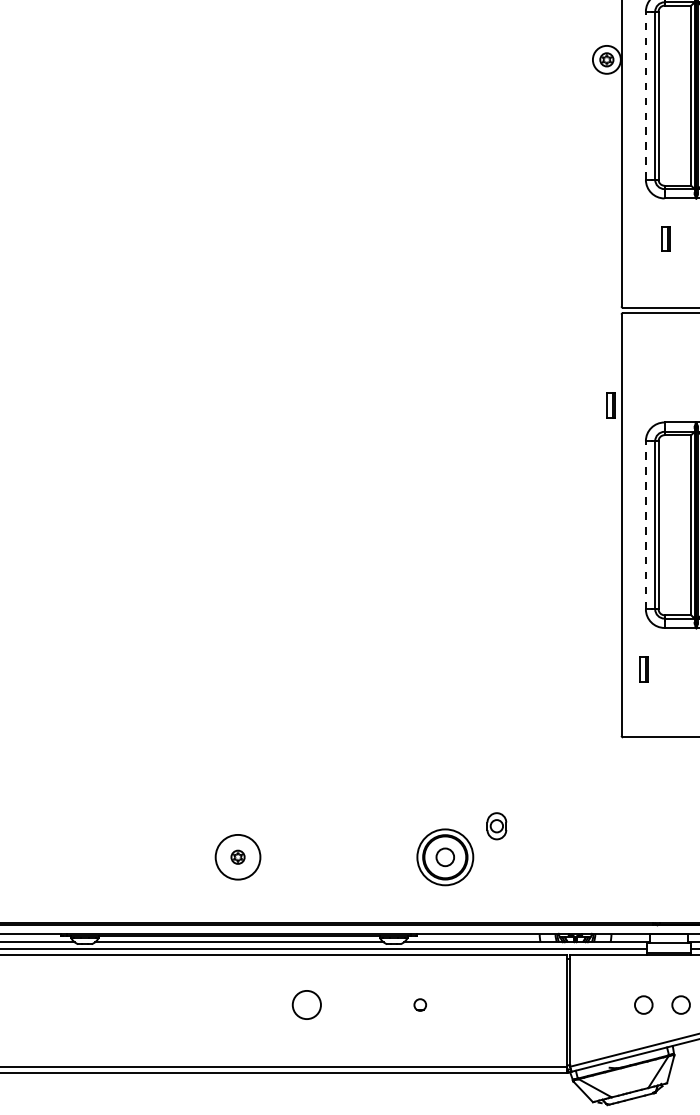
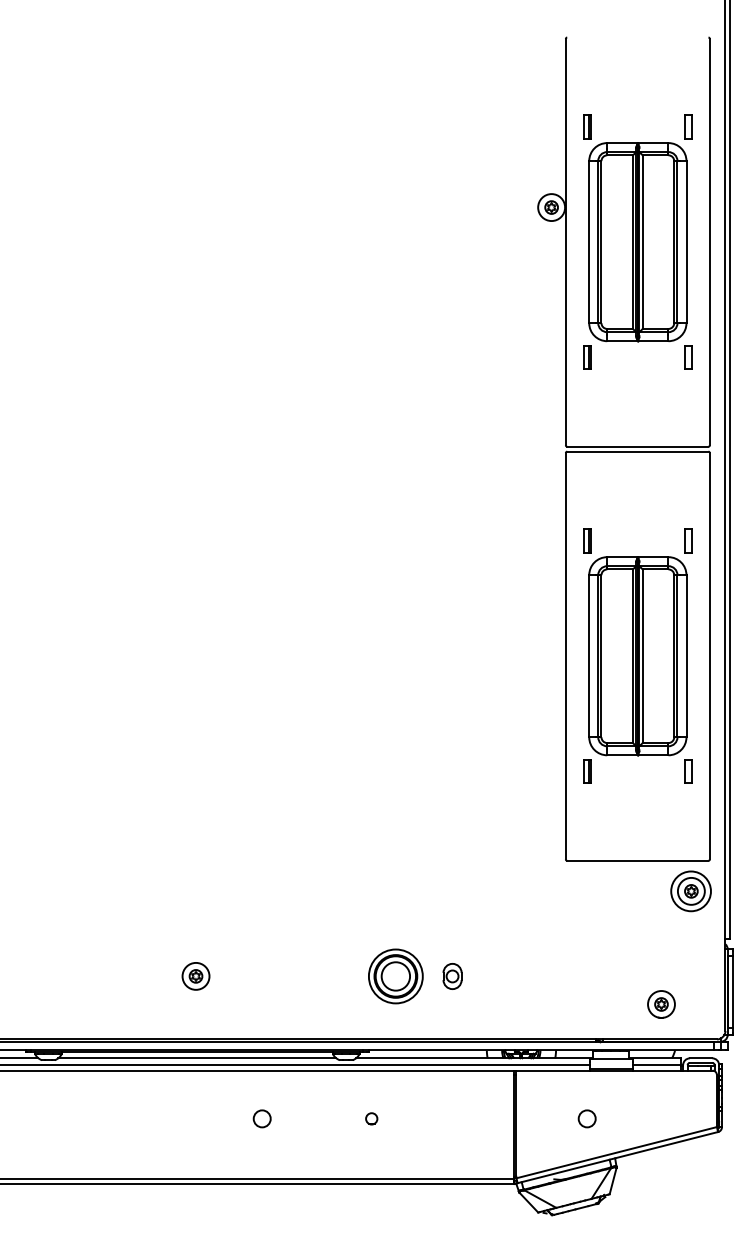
line: (646, 95) -> (589, 241), dashed -> solid
part: (665, 239) -> (587, 357), moved
part: (610, 405) -> (587, 540), moved
line: (646, 524) -> (589, 655), dashed -> solid
part: (644, 669) -> (587, 771), moved
part: (496, 826) -> (452, 976), moved
circle: (237, 856) -> (195, 975), size x0.62
circle: (444, 857) -> (395, 976), size x1.67
circle: (305, 1004) -> (261, 1118), size x0.62
circle: (680, 1004) -> (622, 1118), removed

